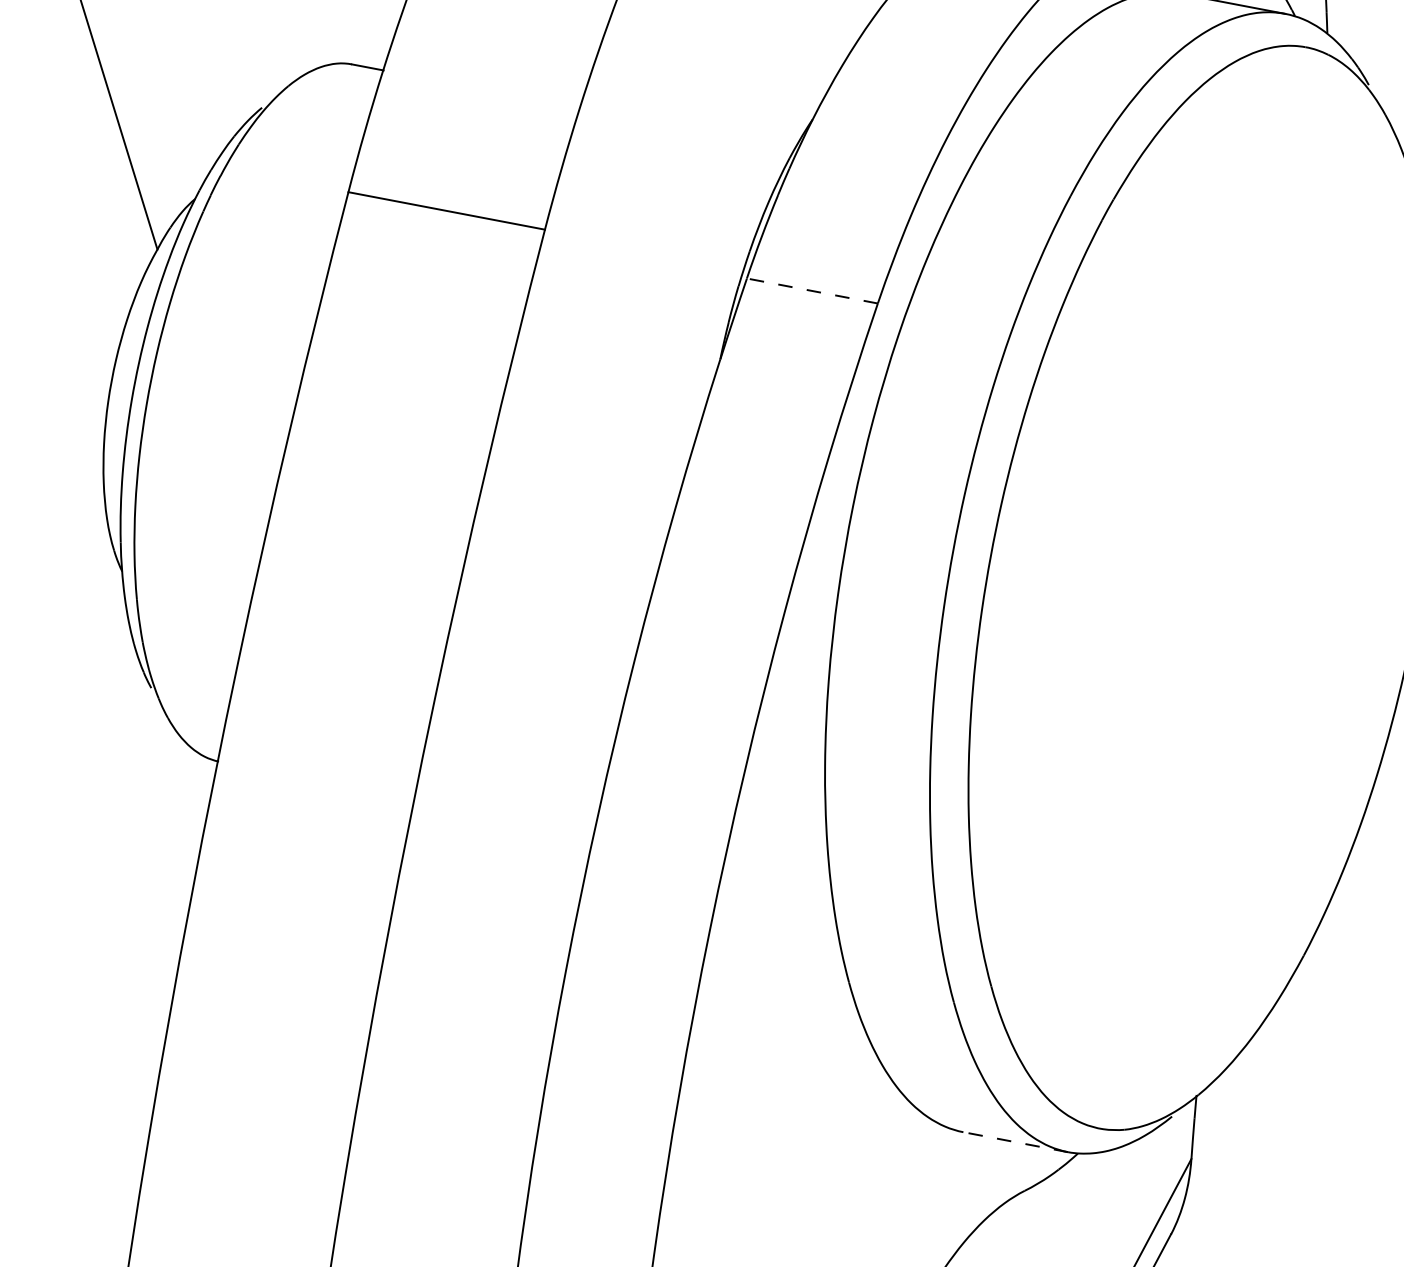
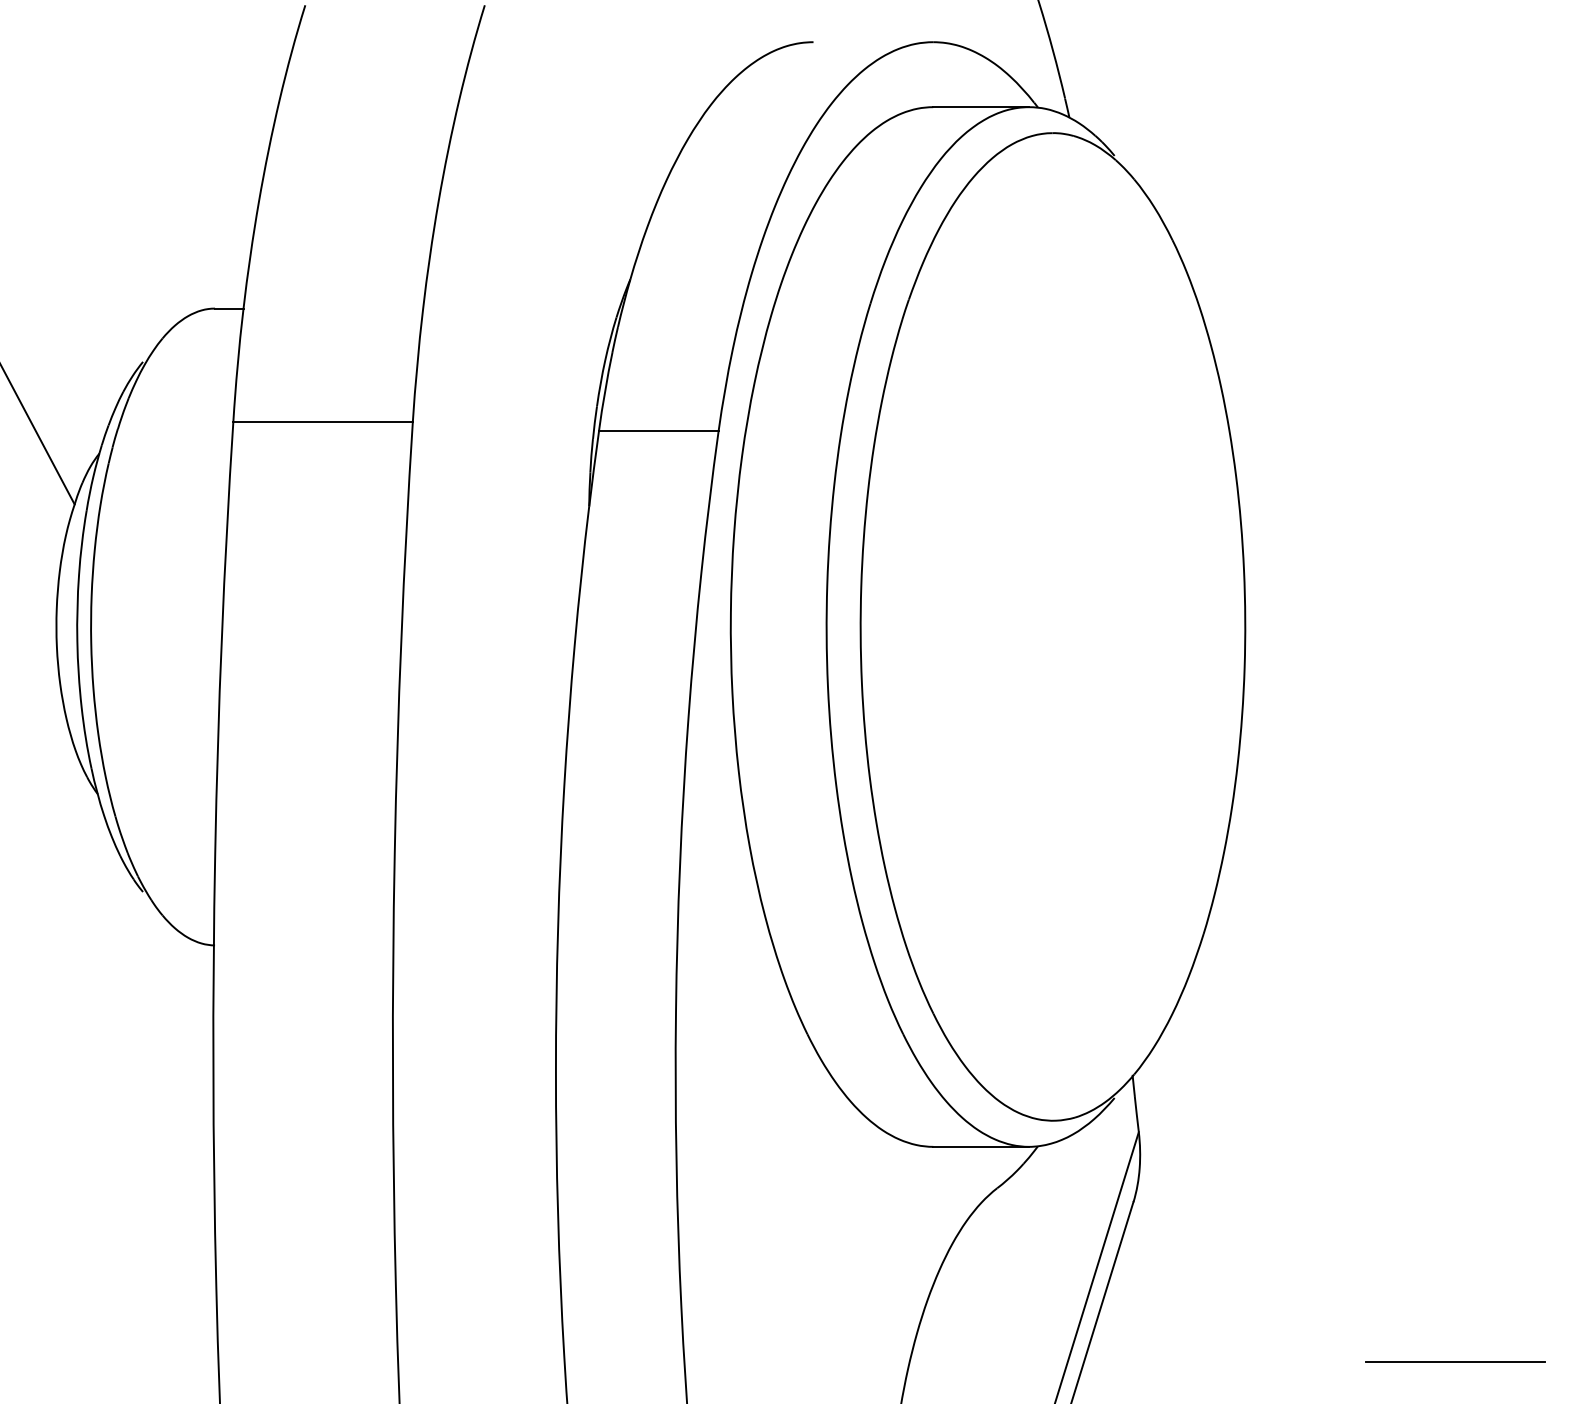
line: (812, 290) -> (658, 430), dashed -> solid
line: (1016, 1141) -> (981, 1146), dashed -> solid

